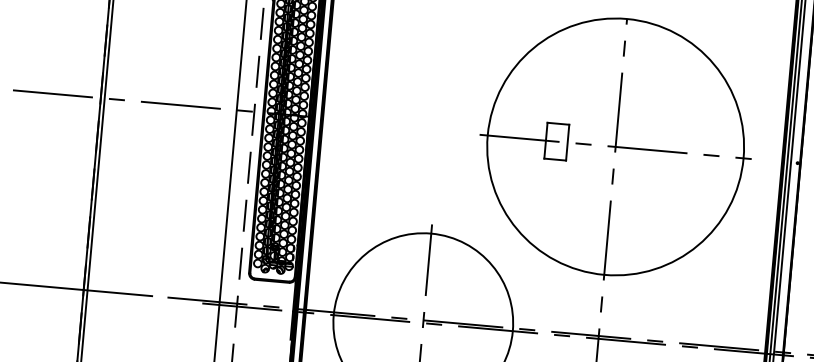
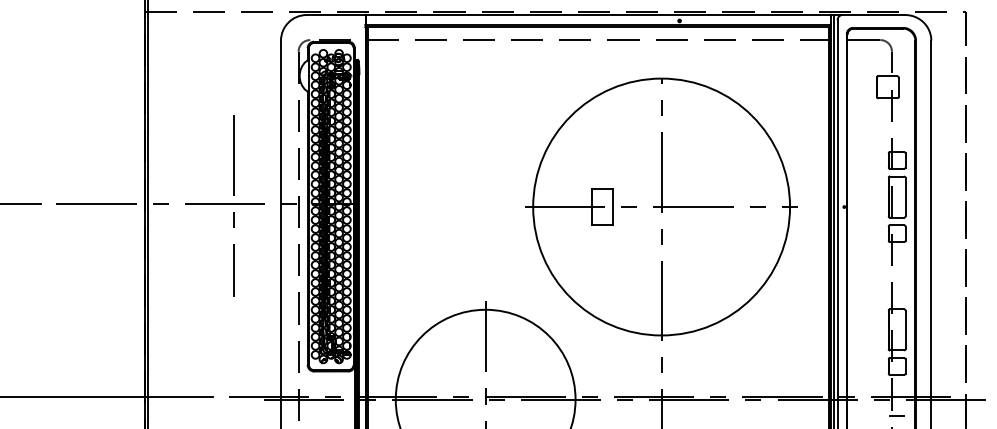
line: (188, 114) -> (233, 212), added

